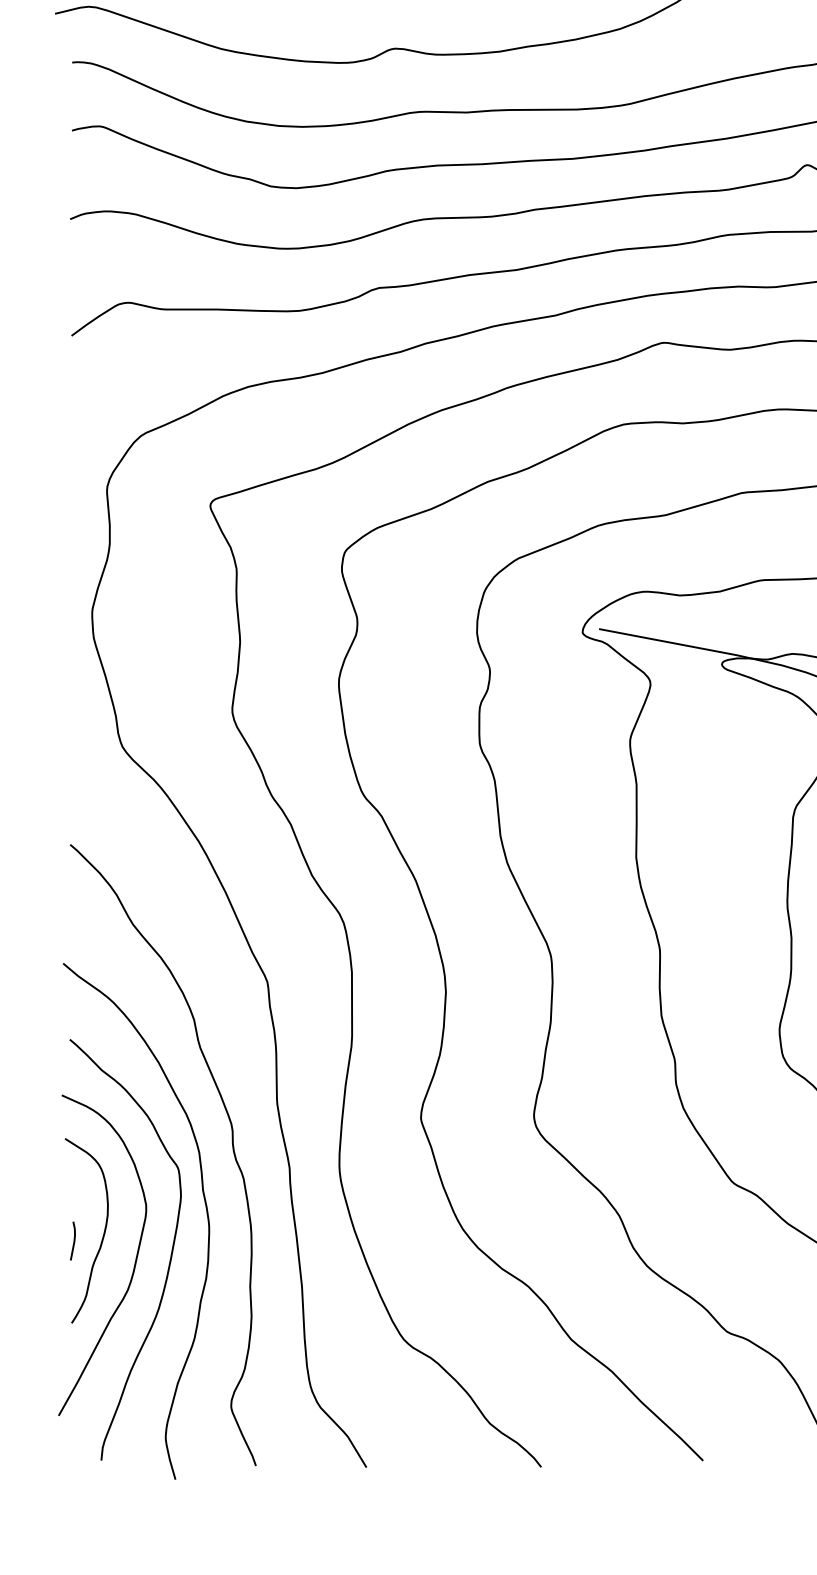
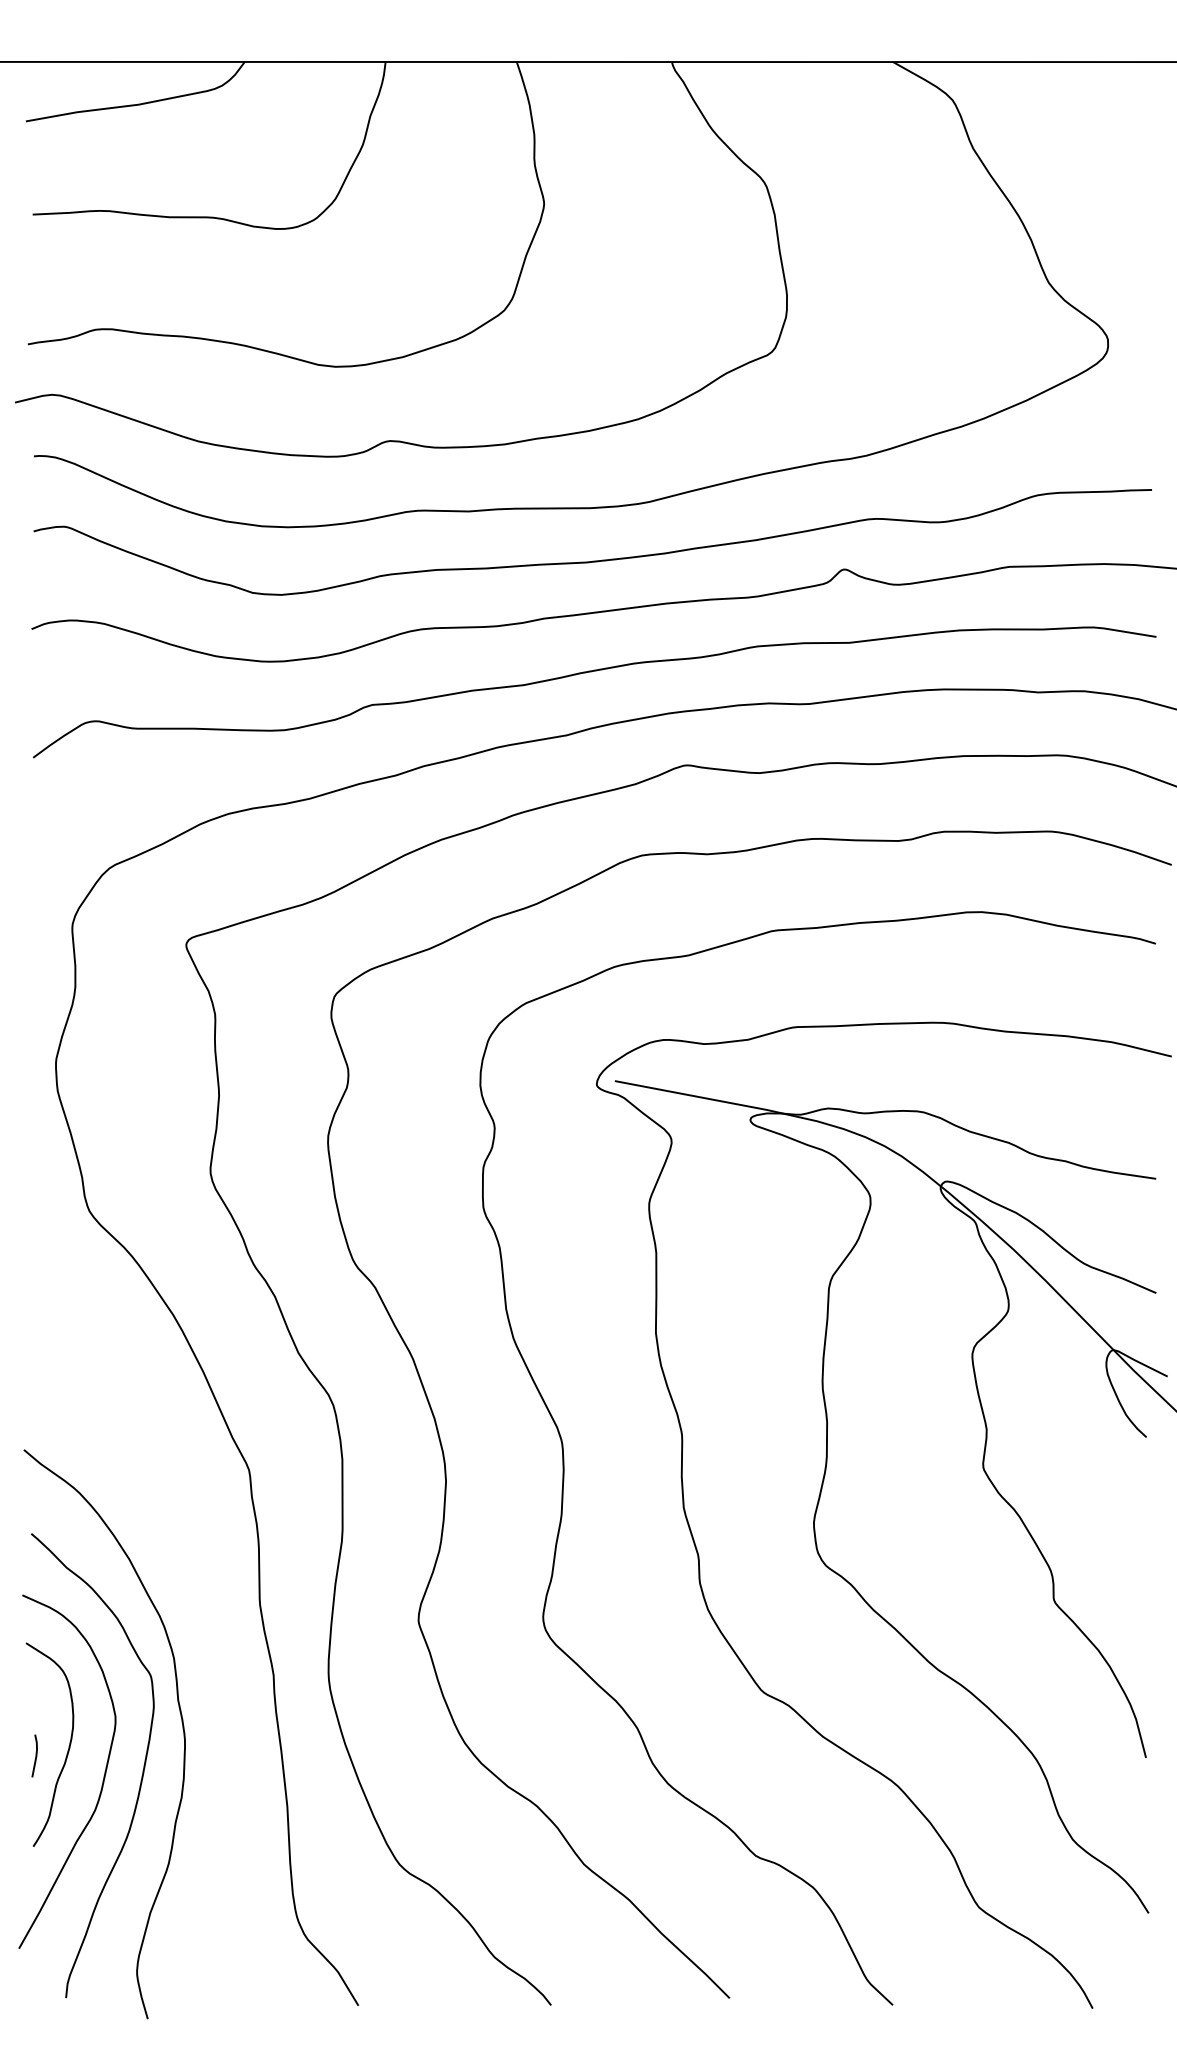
curve: (232, 1148) -> (210, 1653), removed

